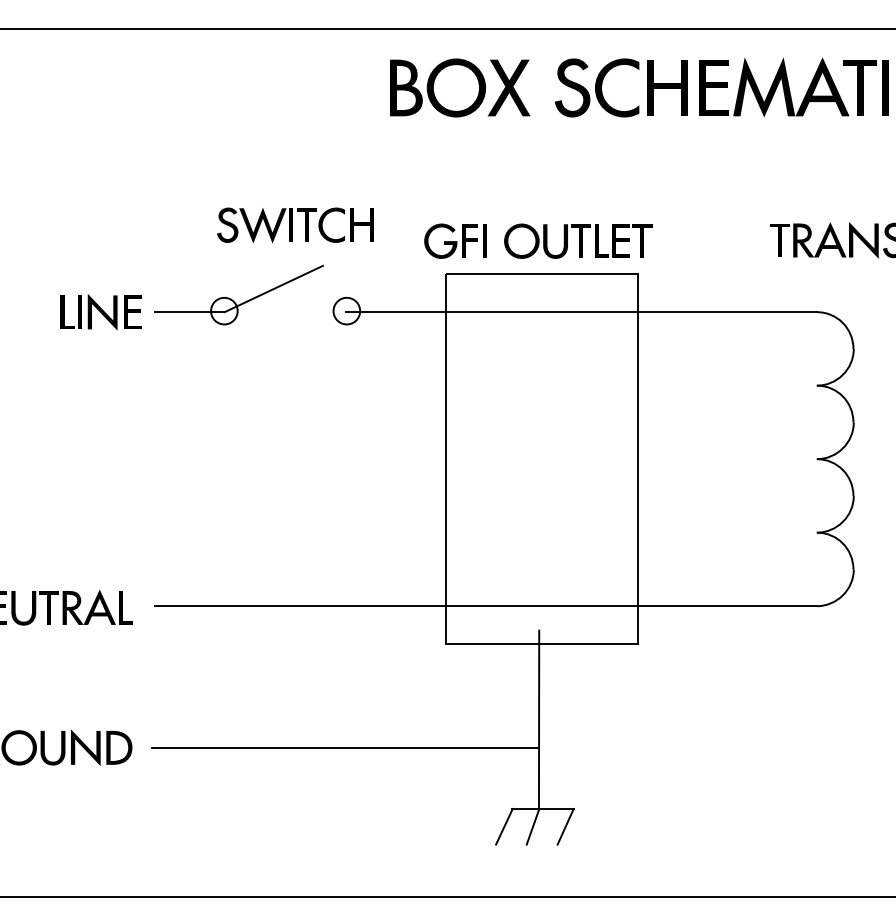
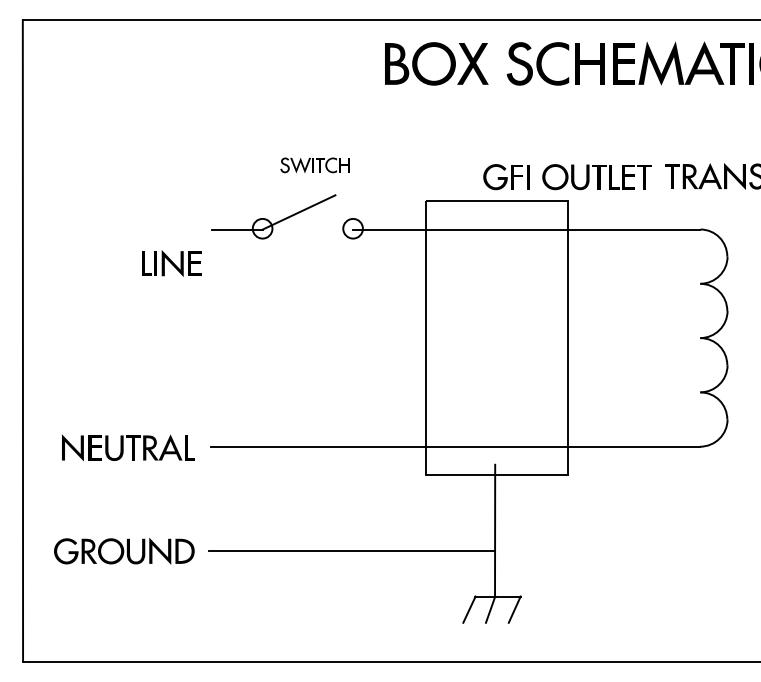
part: (294, 225) -> (314, 165), size x0.6
part: (538, 241) -> (567, 177), moved
part: (100, 312) -> (171, 263), moved

